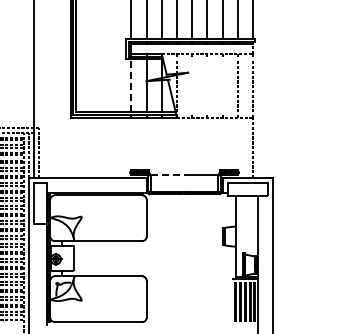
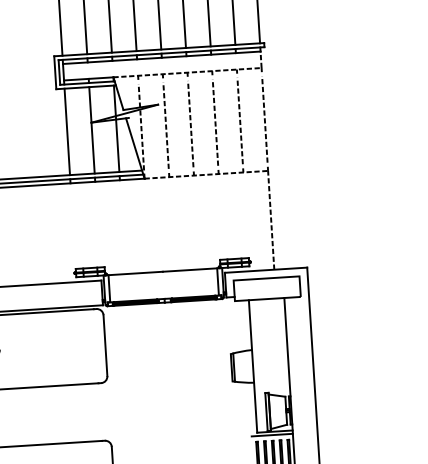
line: (131, 85) -> (67, 131), dashed -> solid
line: (192, 85) -> (166, 125), added
line: (207, 85) -> (190, 123), added
line: (222, 85) -> (215, 121), added
line: (167, 175) -> (135, 273), dashed -> solid

